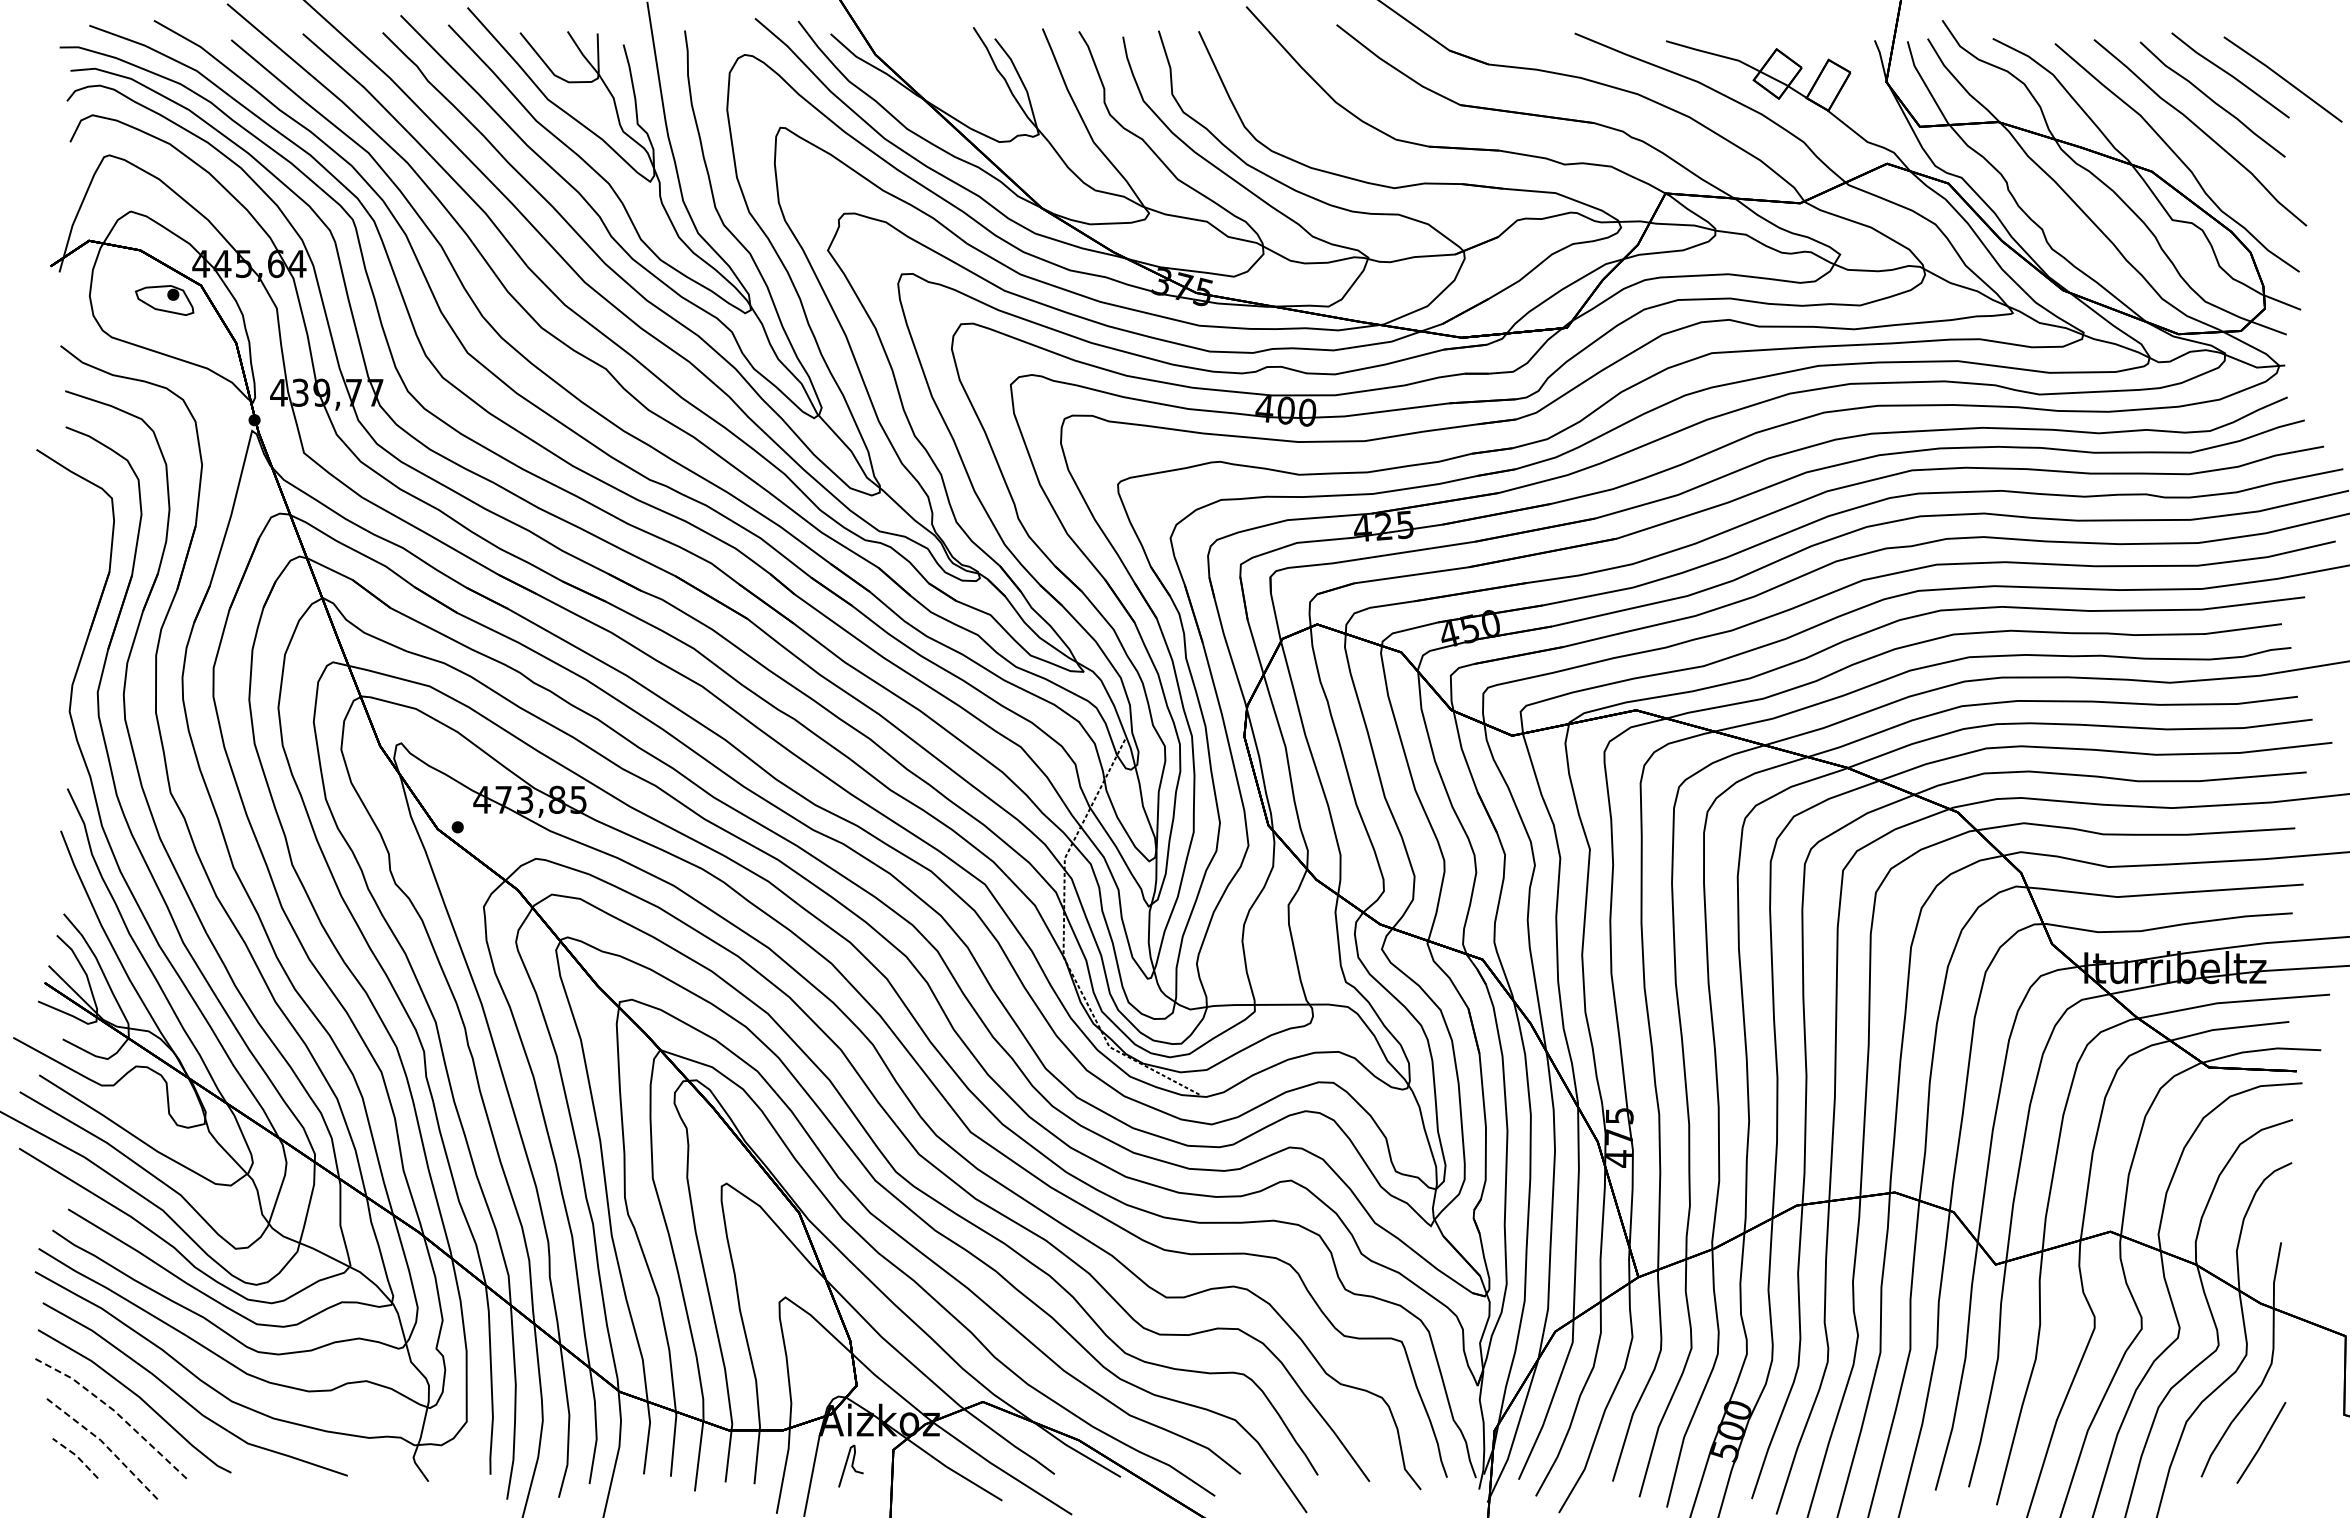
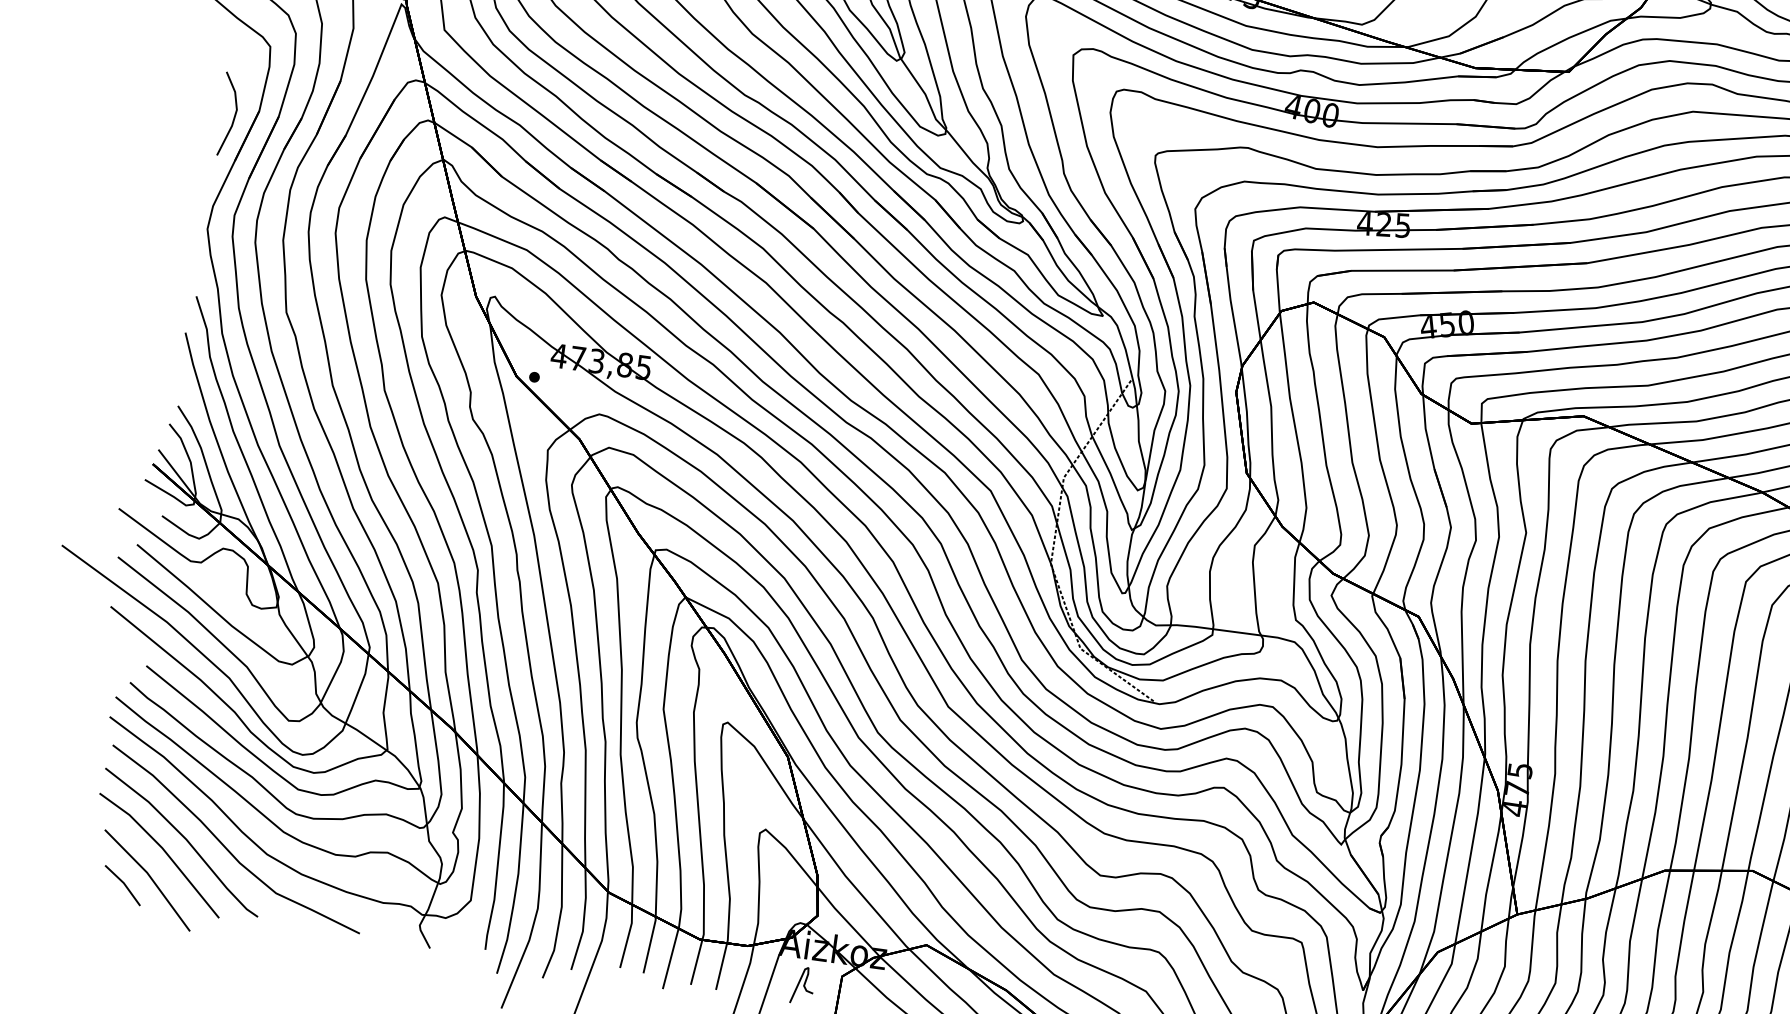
line: (81, 583) -> (233, 117), added
line: (116, 1412) -> (164, 850), dashed -> solid
line: (105, 1445) -> (150, 877), dashed -> solid
line: (76, 1456) -> (123, 884), dashed -> solid

